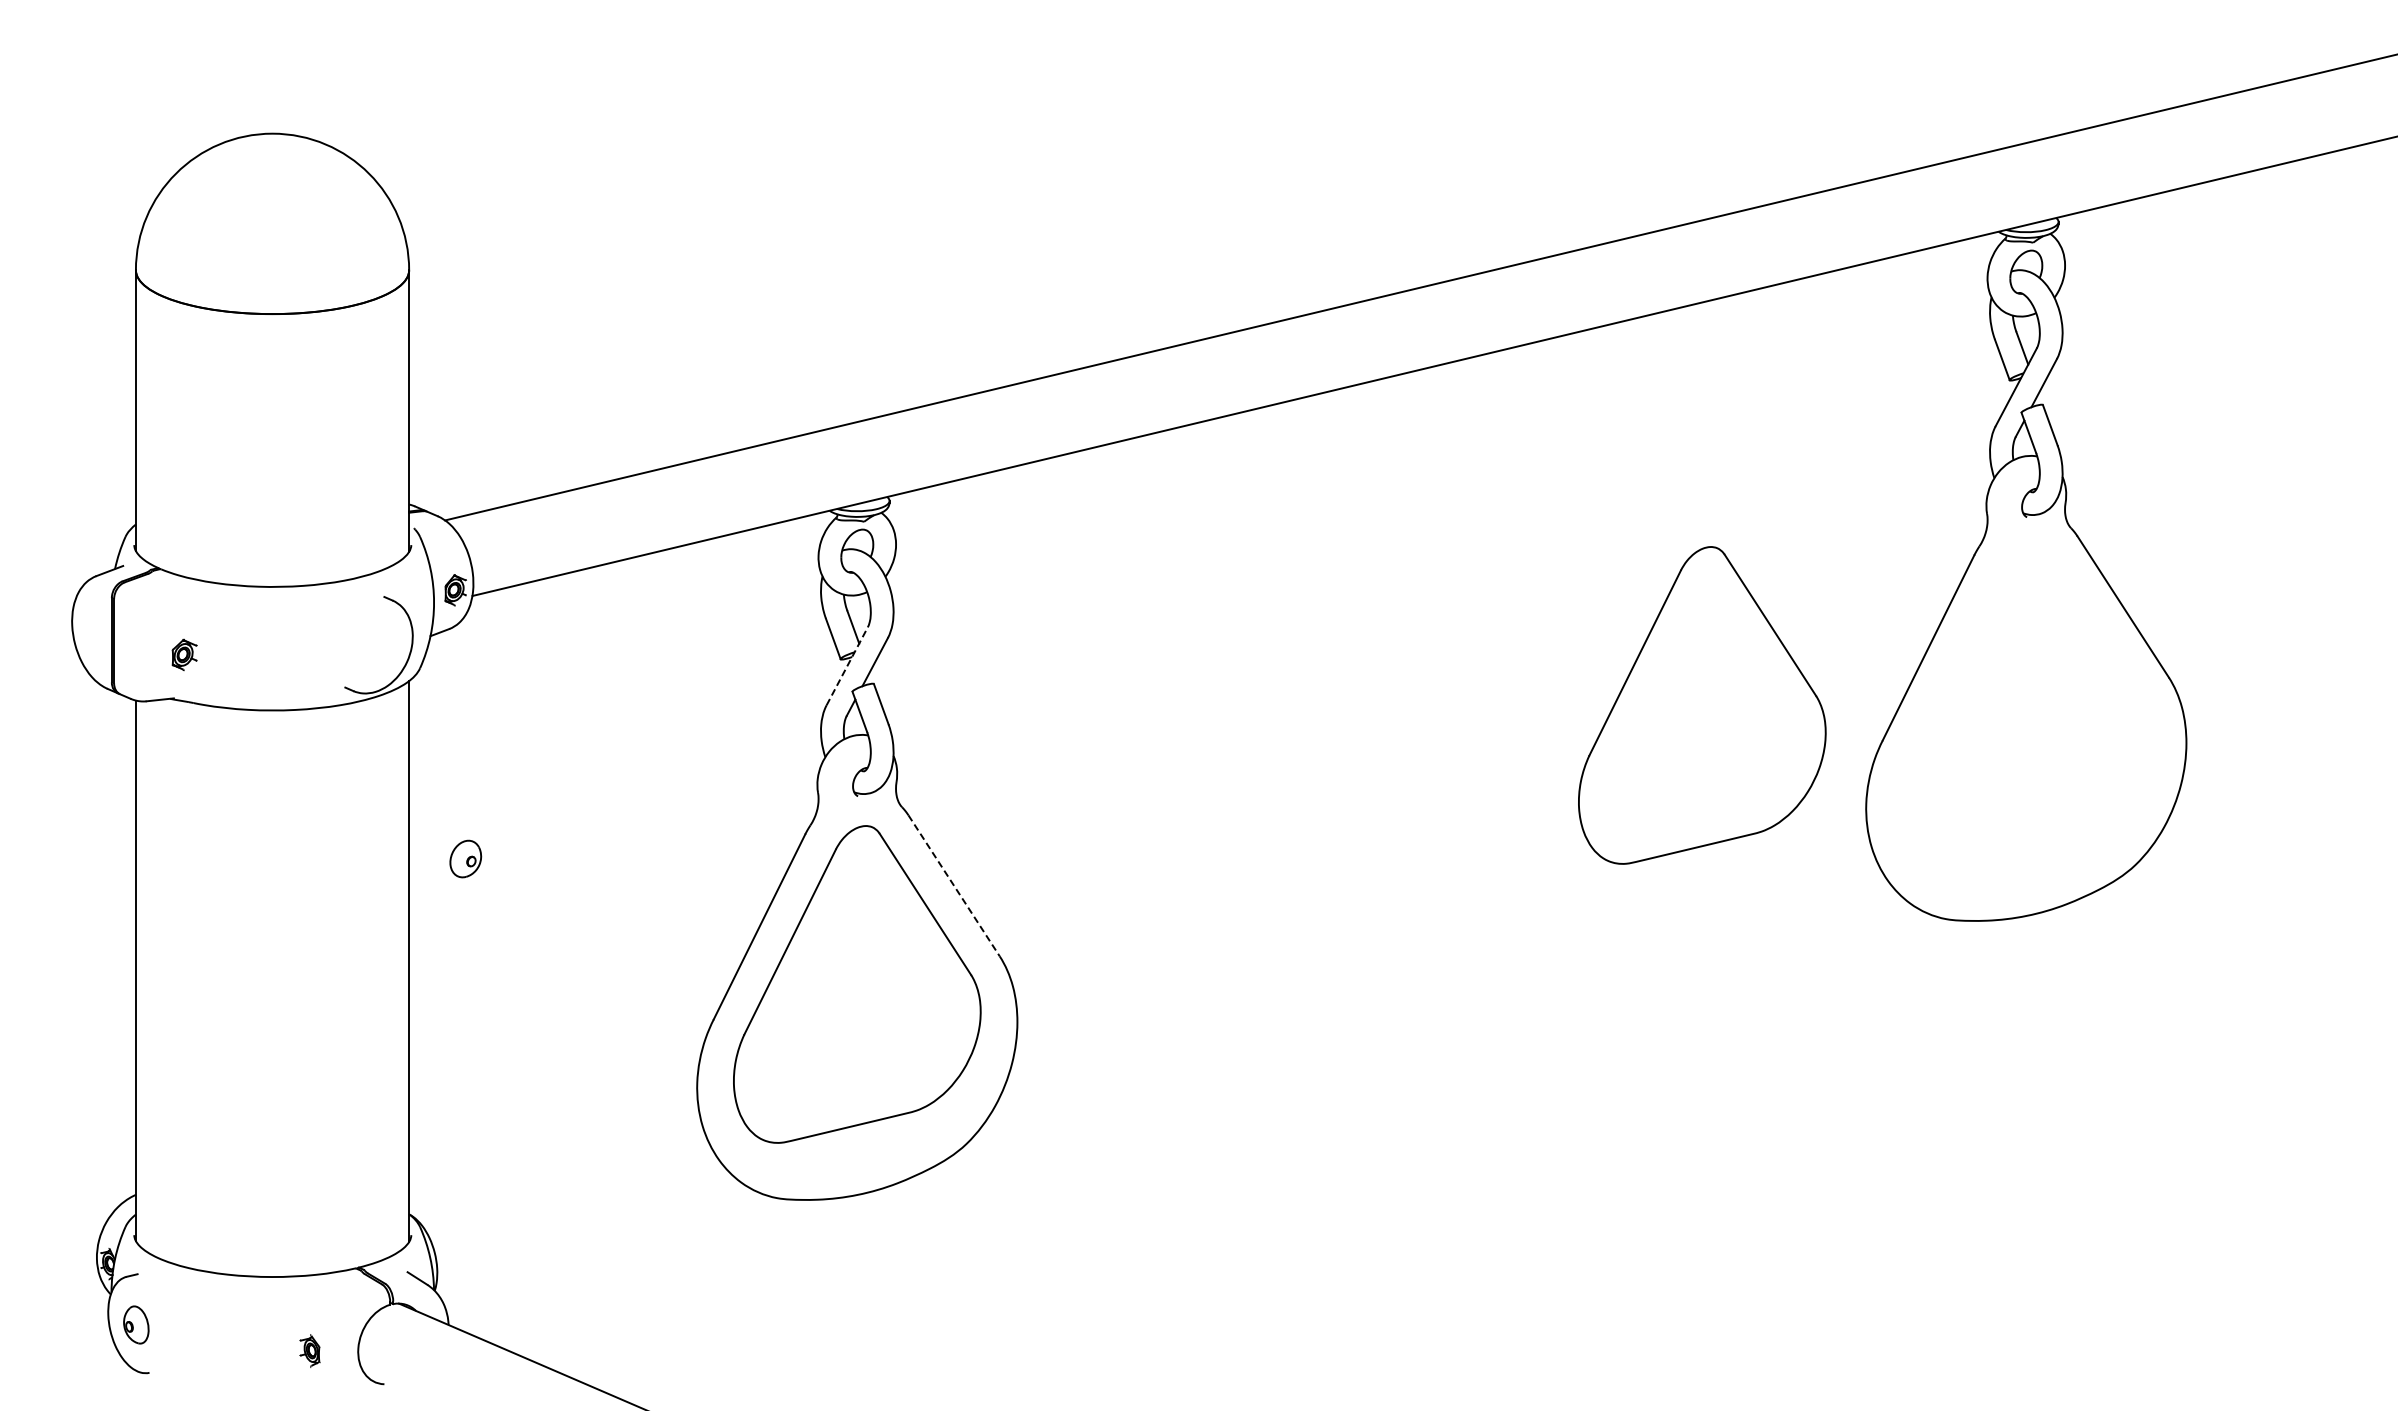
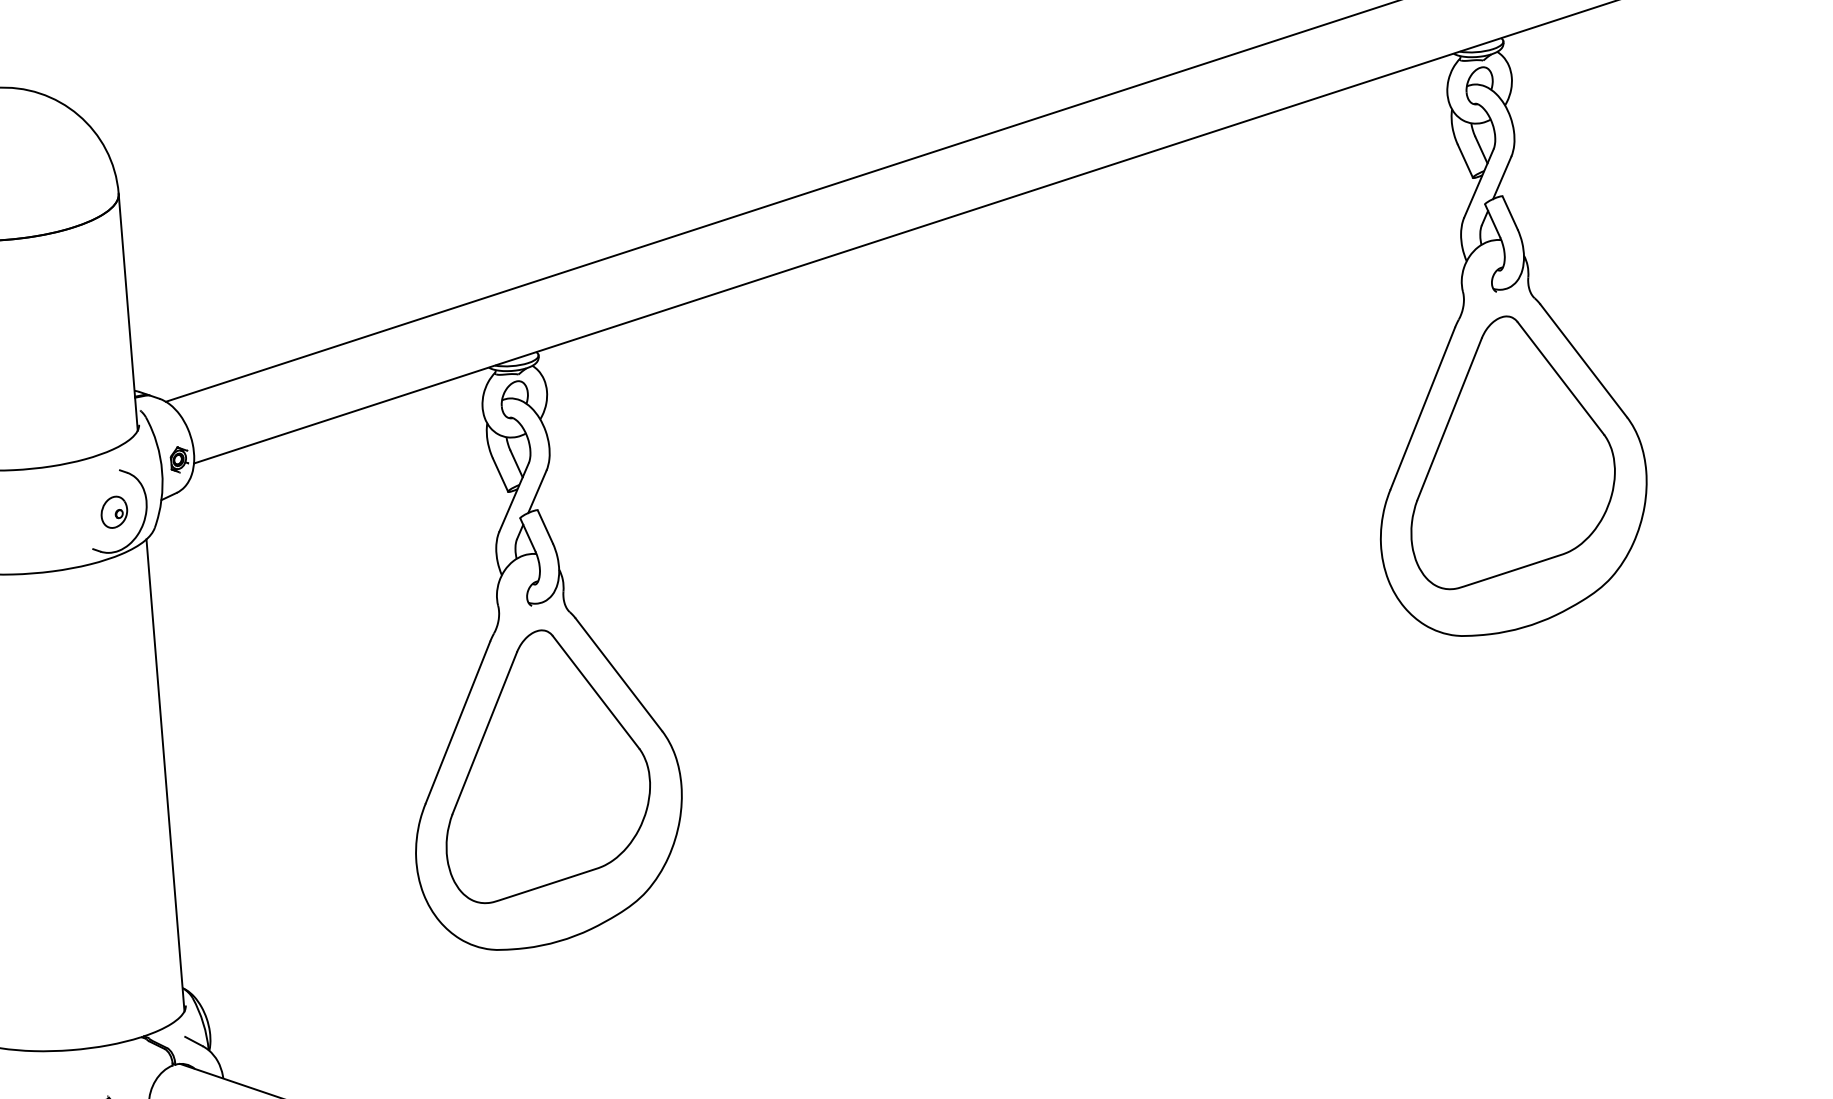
line: (847, 665) -> (514, 496), dashed -> solid
part: (1702, 705) -> (1509, 450), moved
part: (465, 858) -> (114, 511), moved
line: (954, 886) -> (619, 675), dashed -> solid

